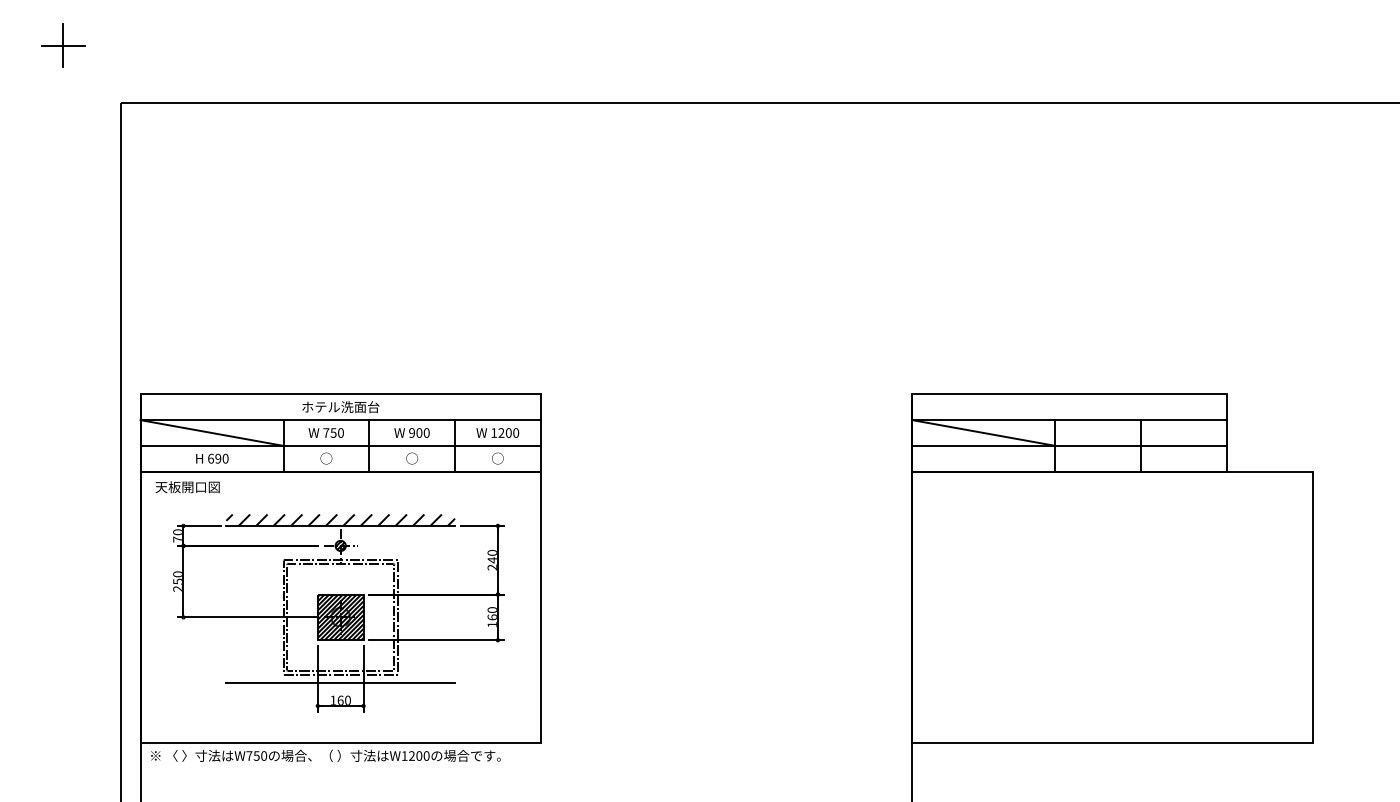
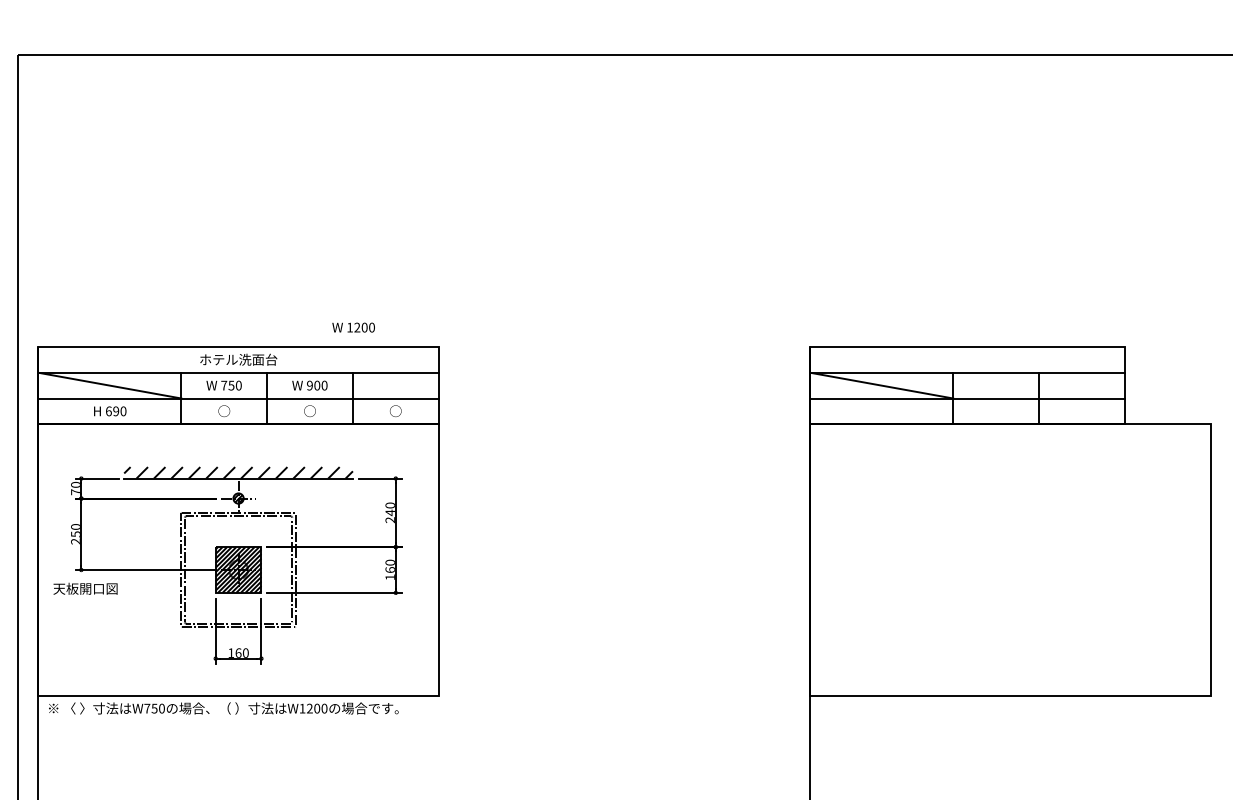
text: (497, 432) -> (353, 327), moved
text: (187, 487) -> (85, 589), moved
line: (340, 683) -> (238, 636), removed

